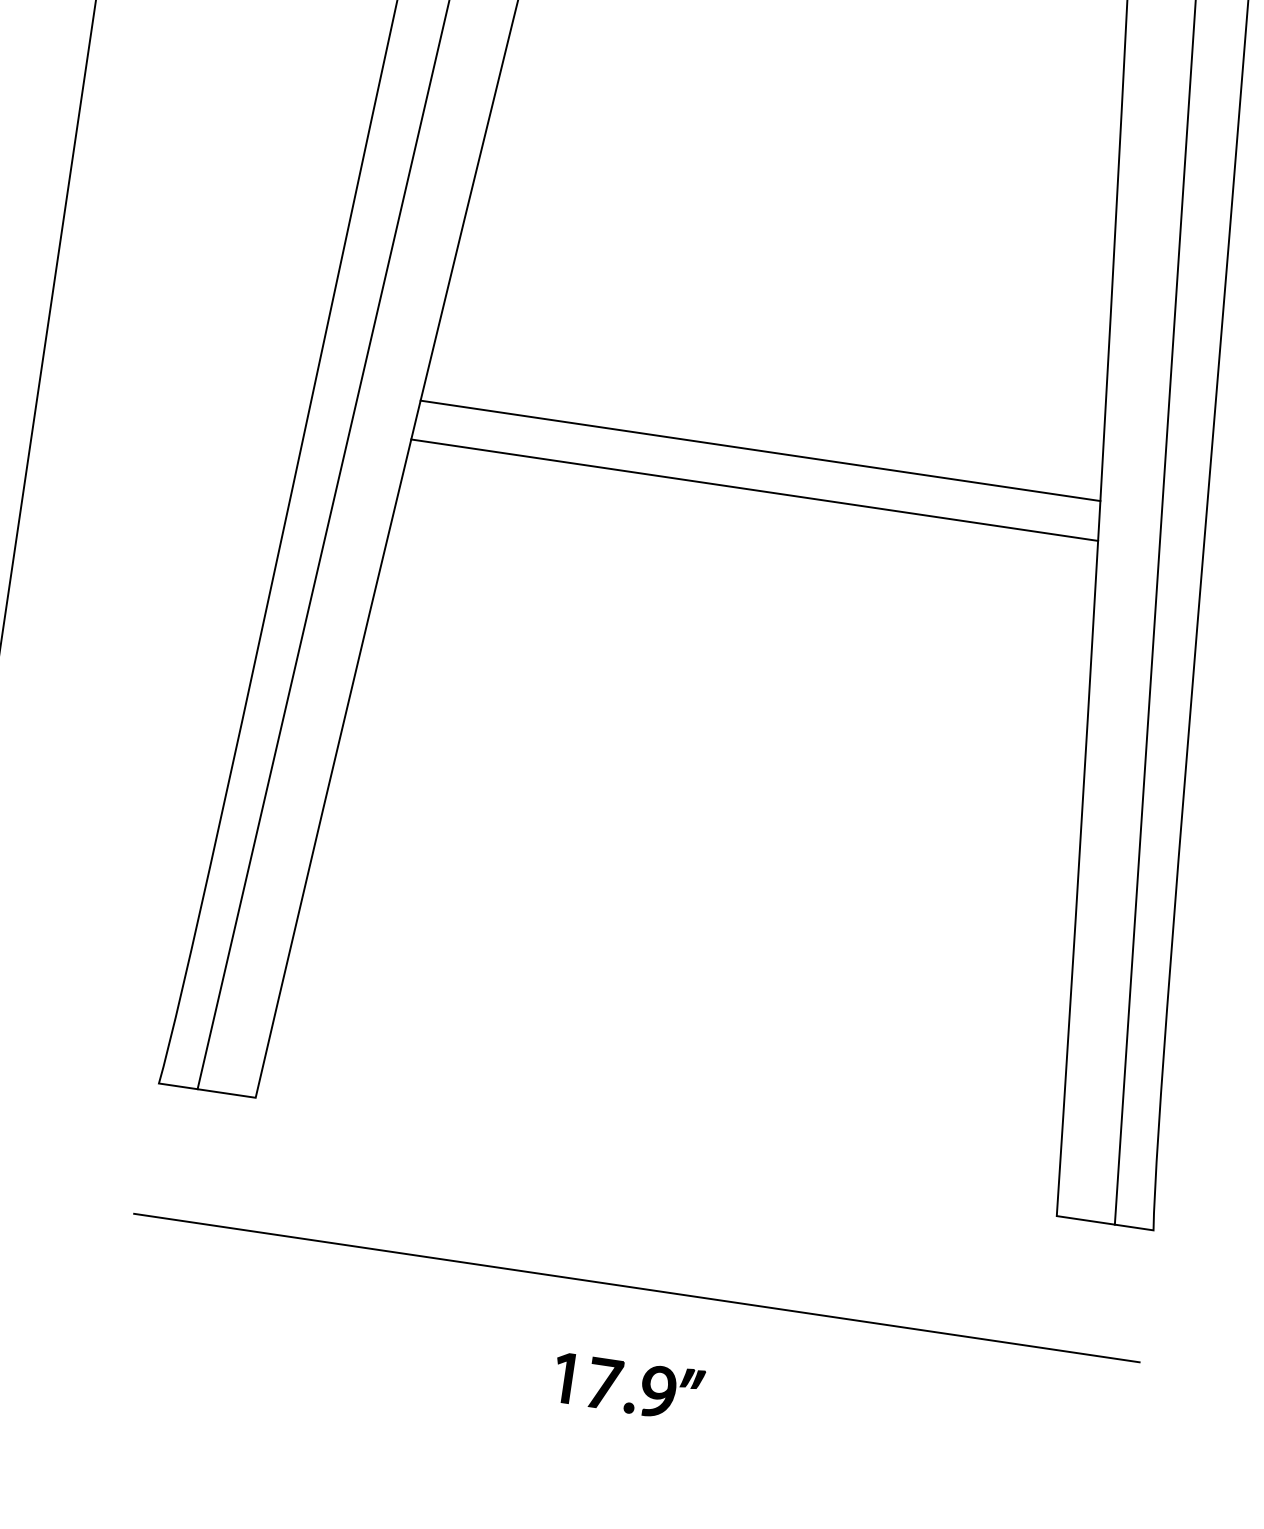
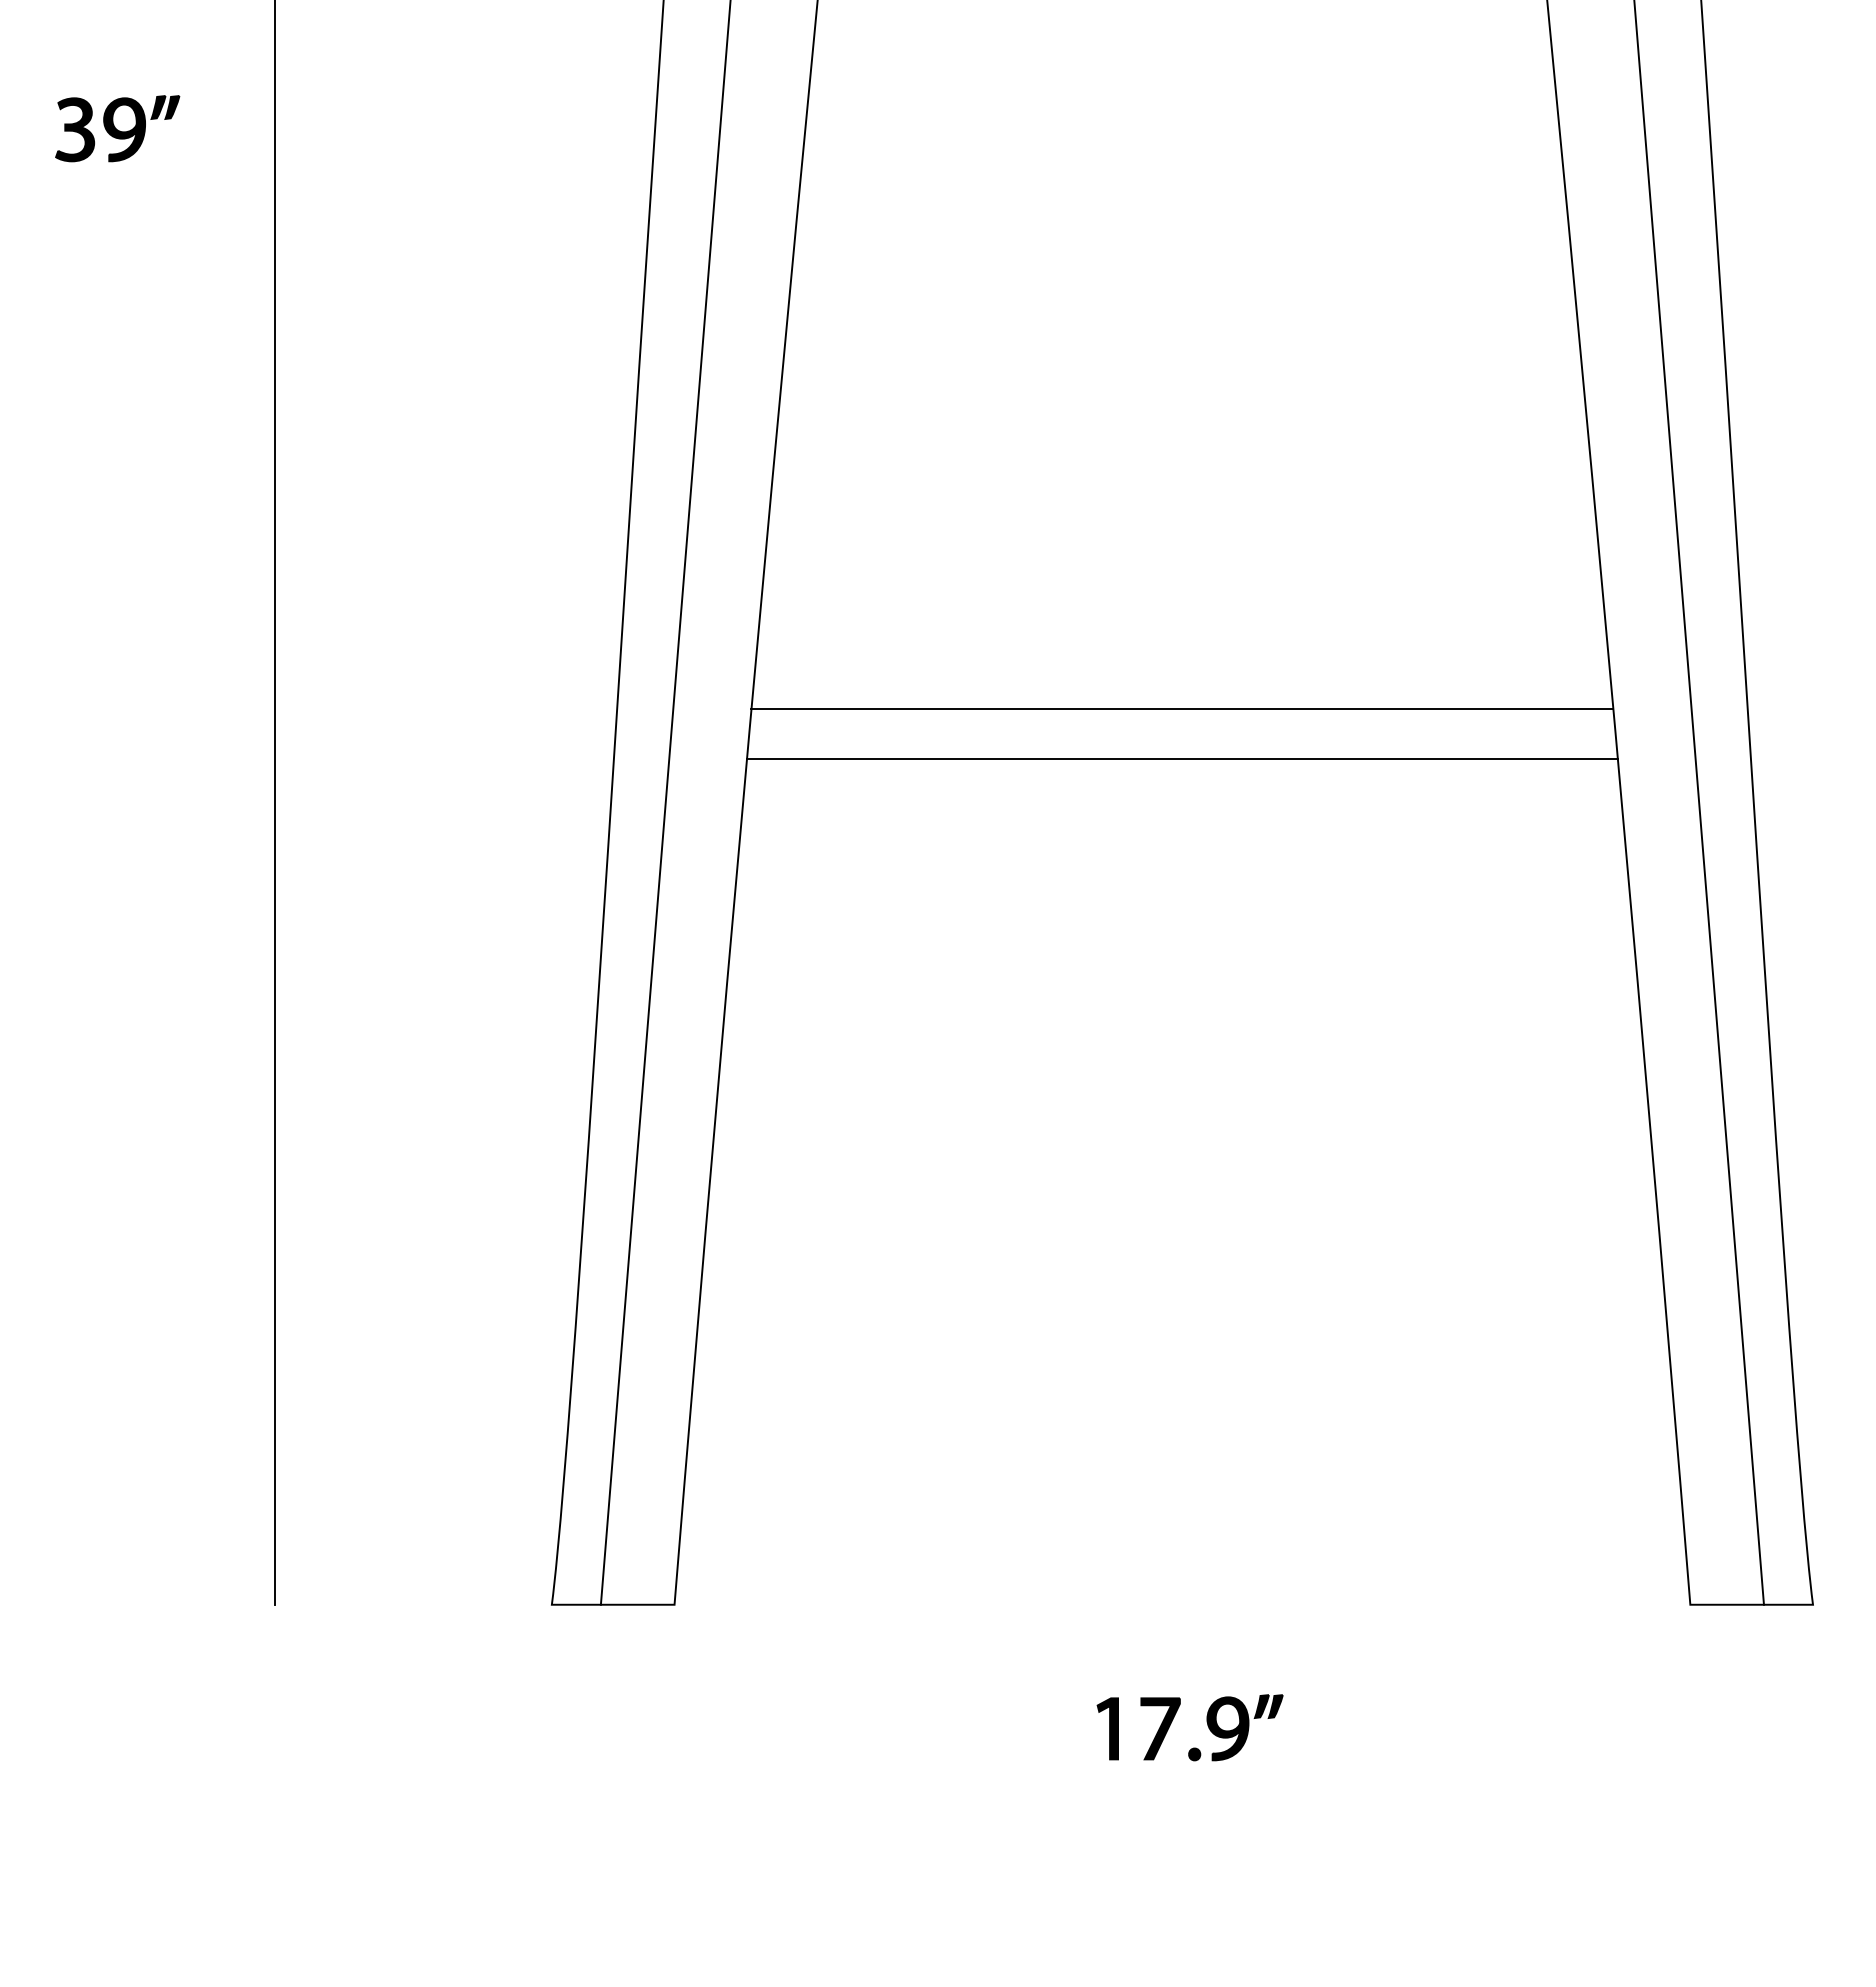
line: (636, 1288) -> (1181, 1771), removed
part: (642, 1384) -> (1206, 1722), moved

